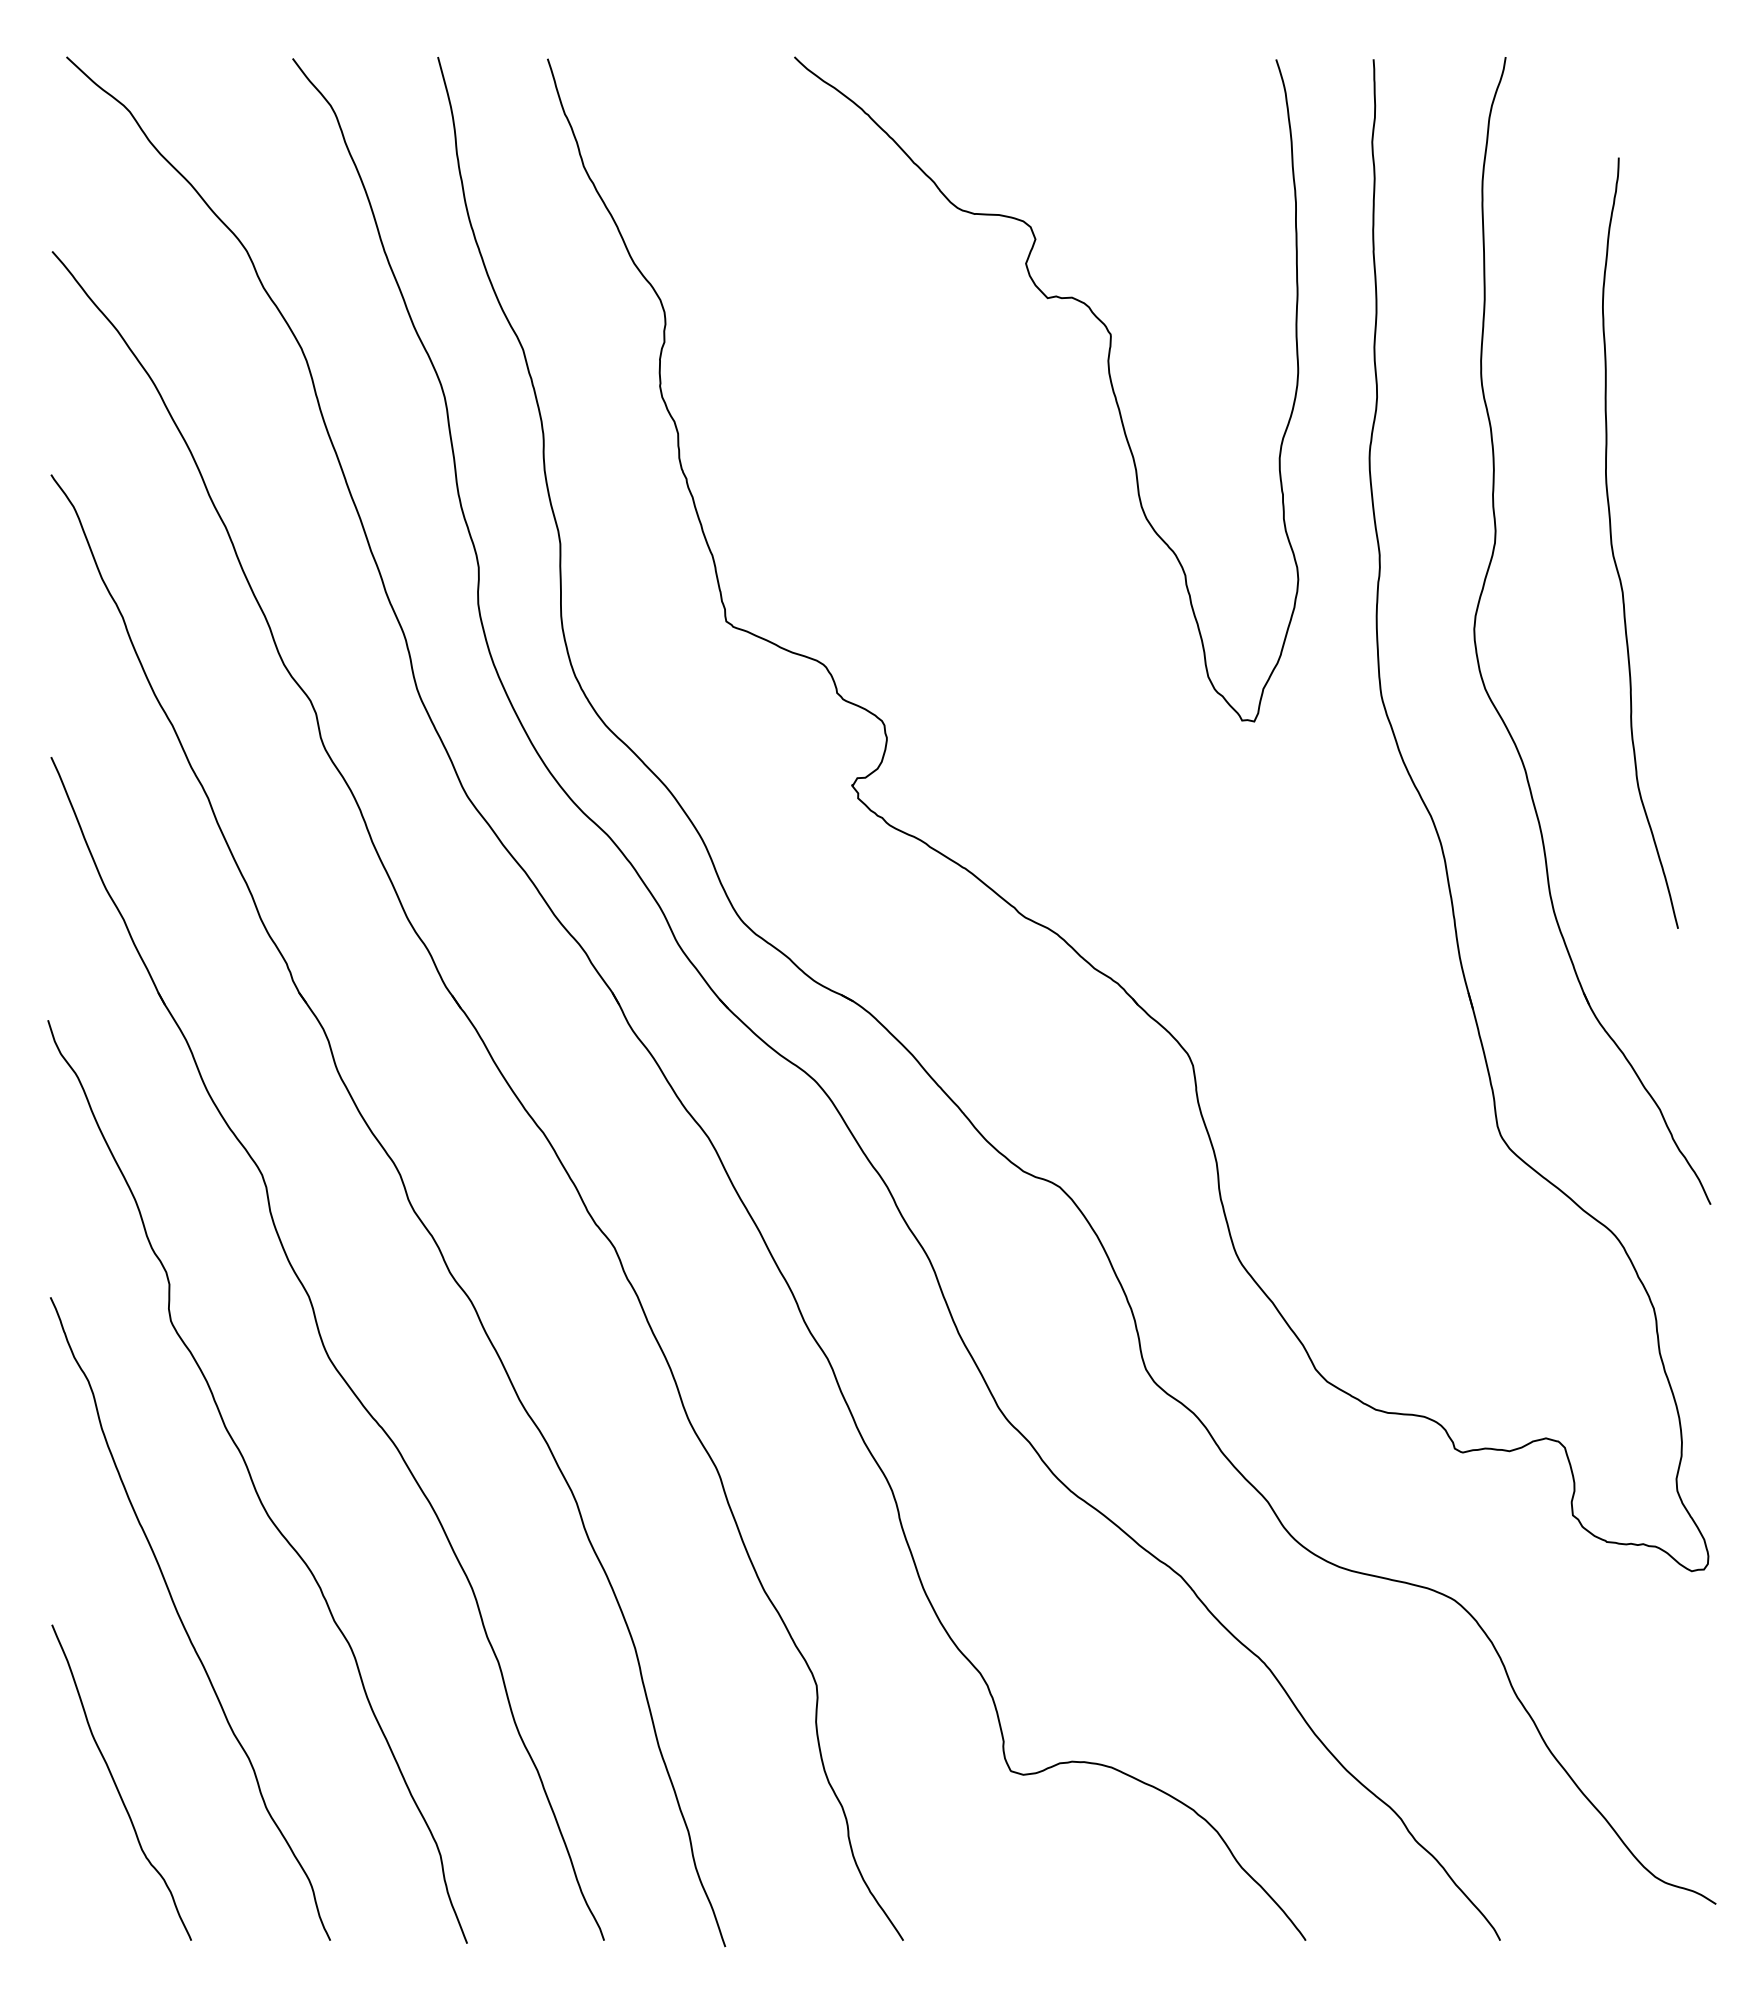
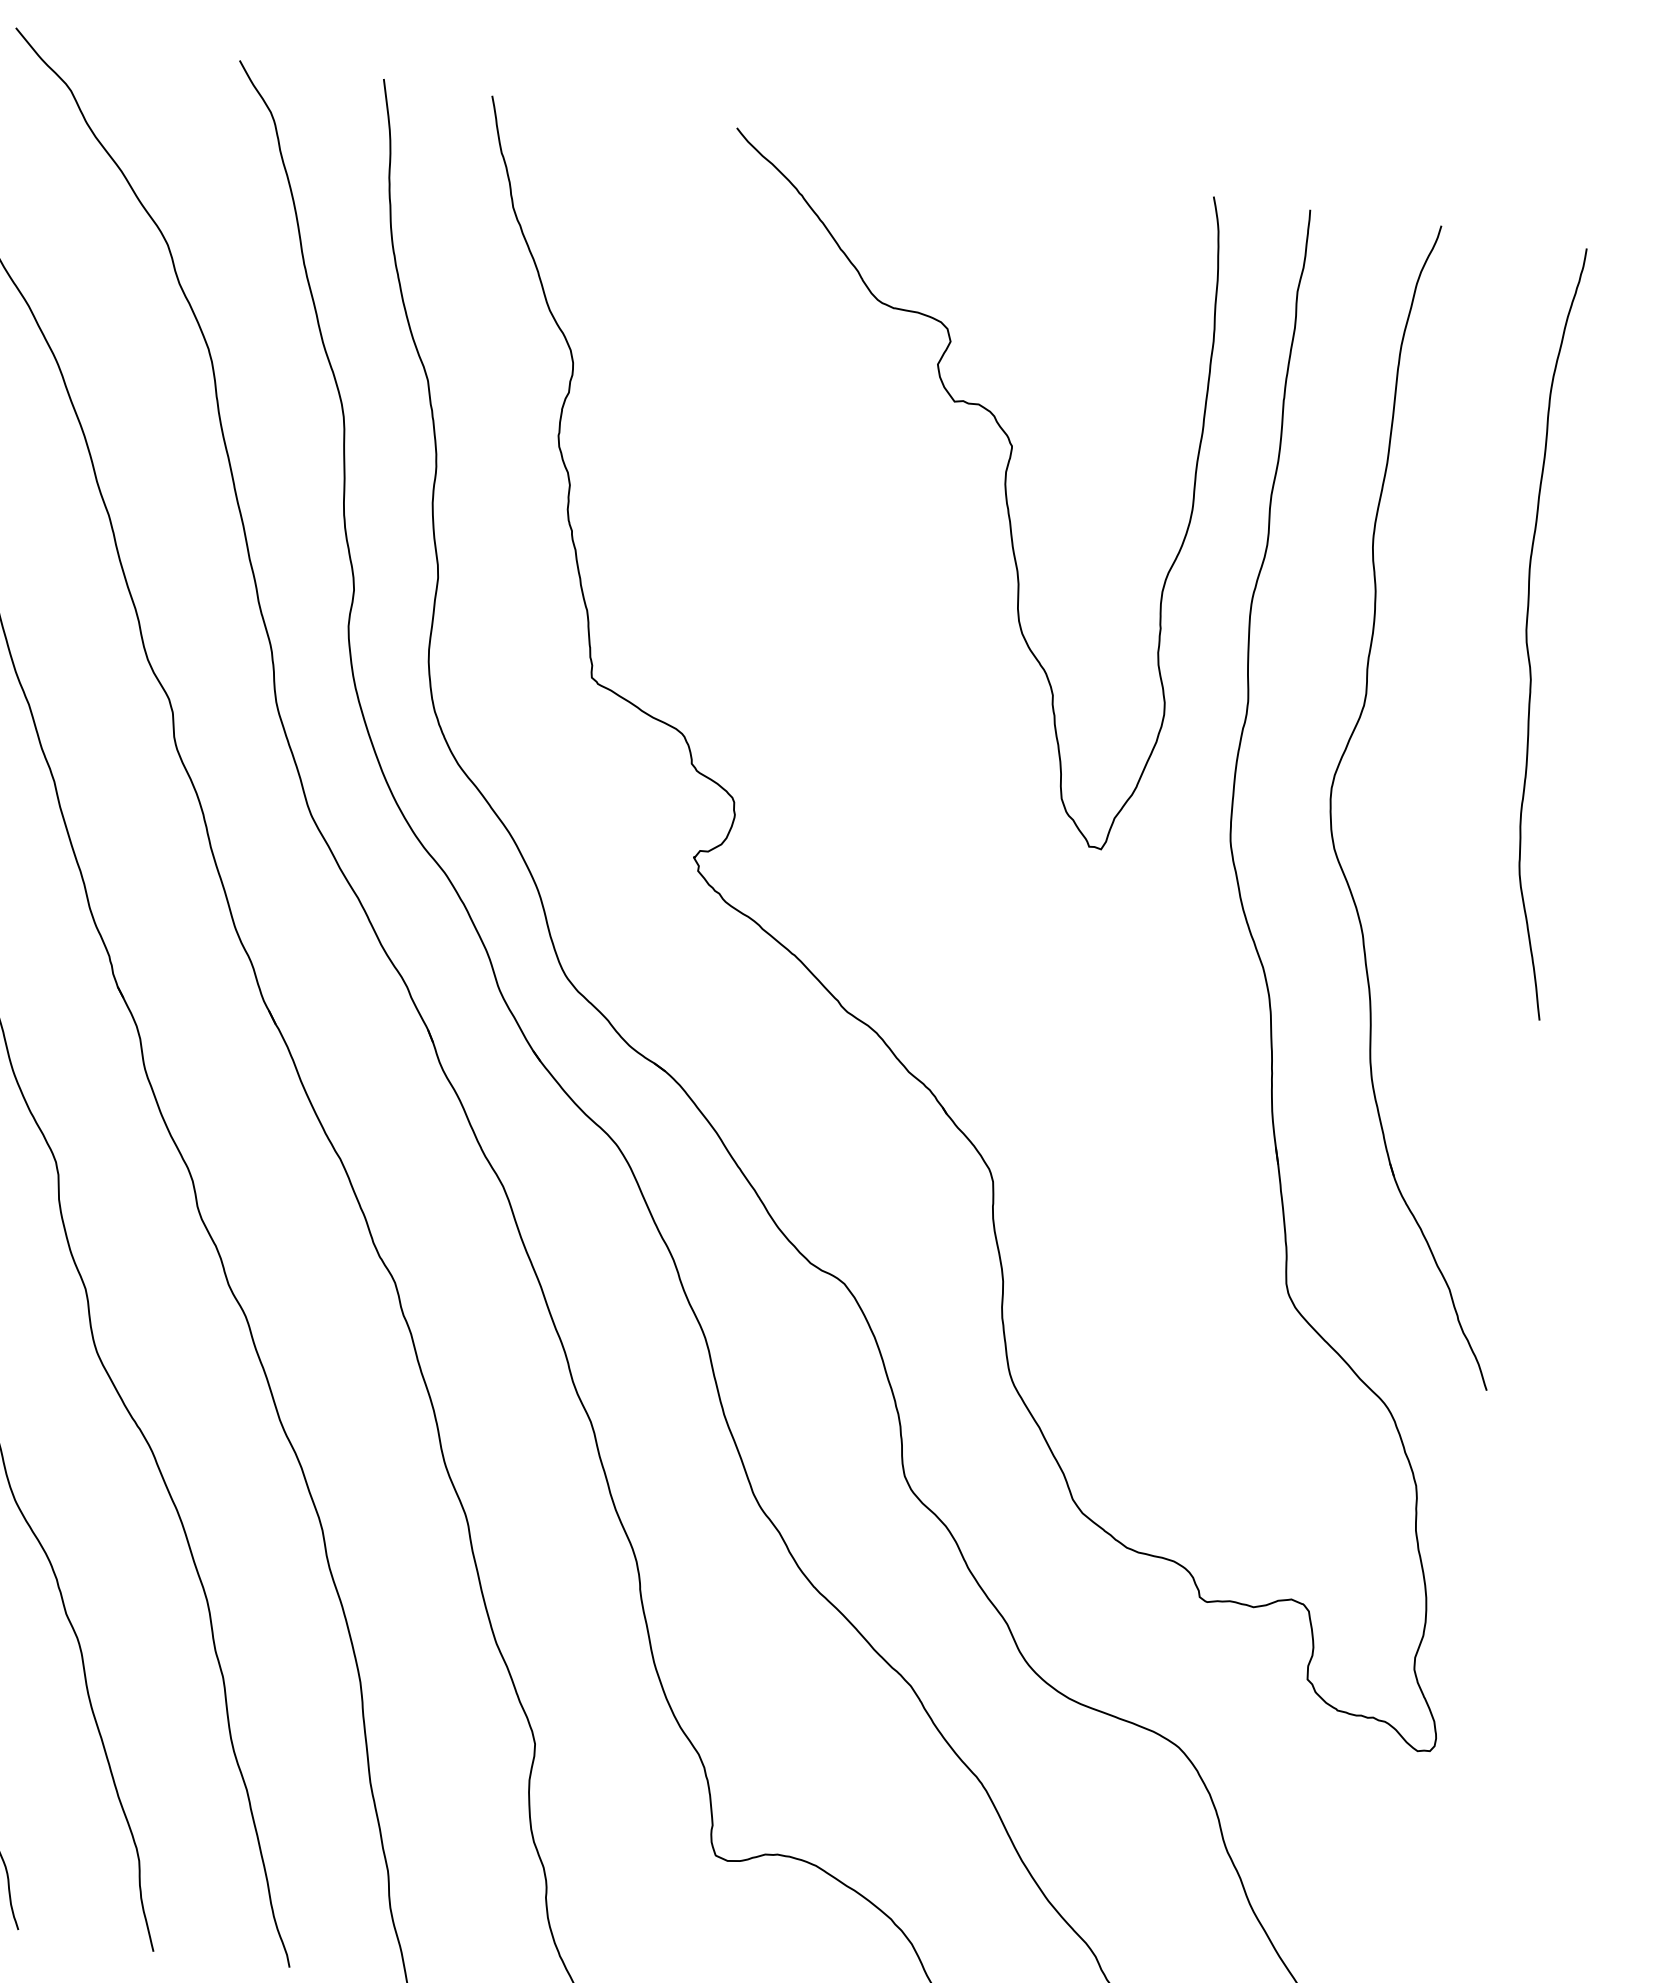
curve: (1613, 548) -> (1527, 634), moved

